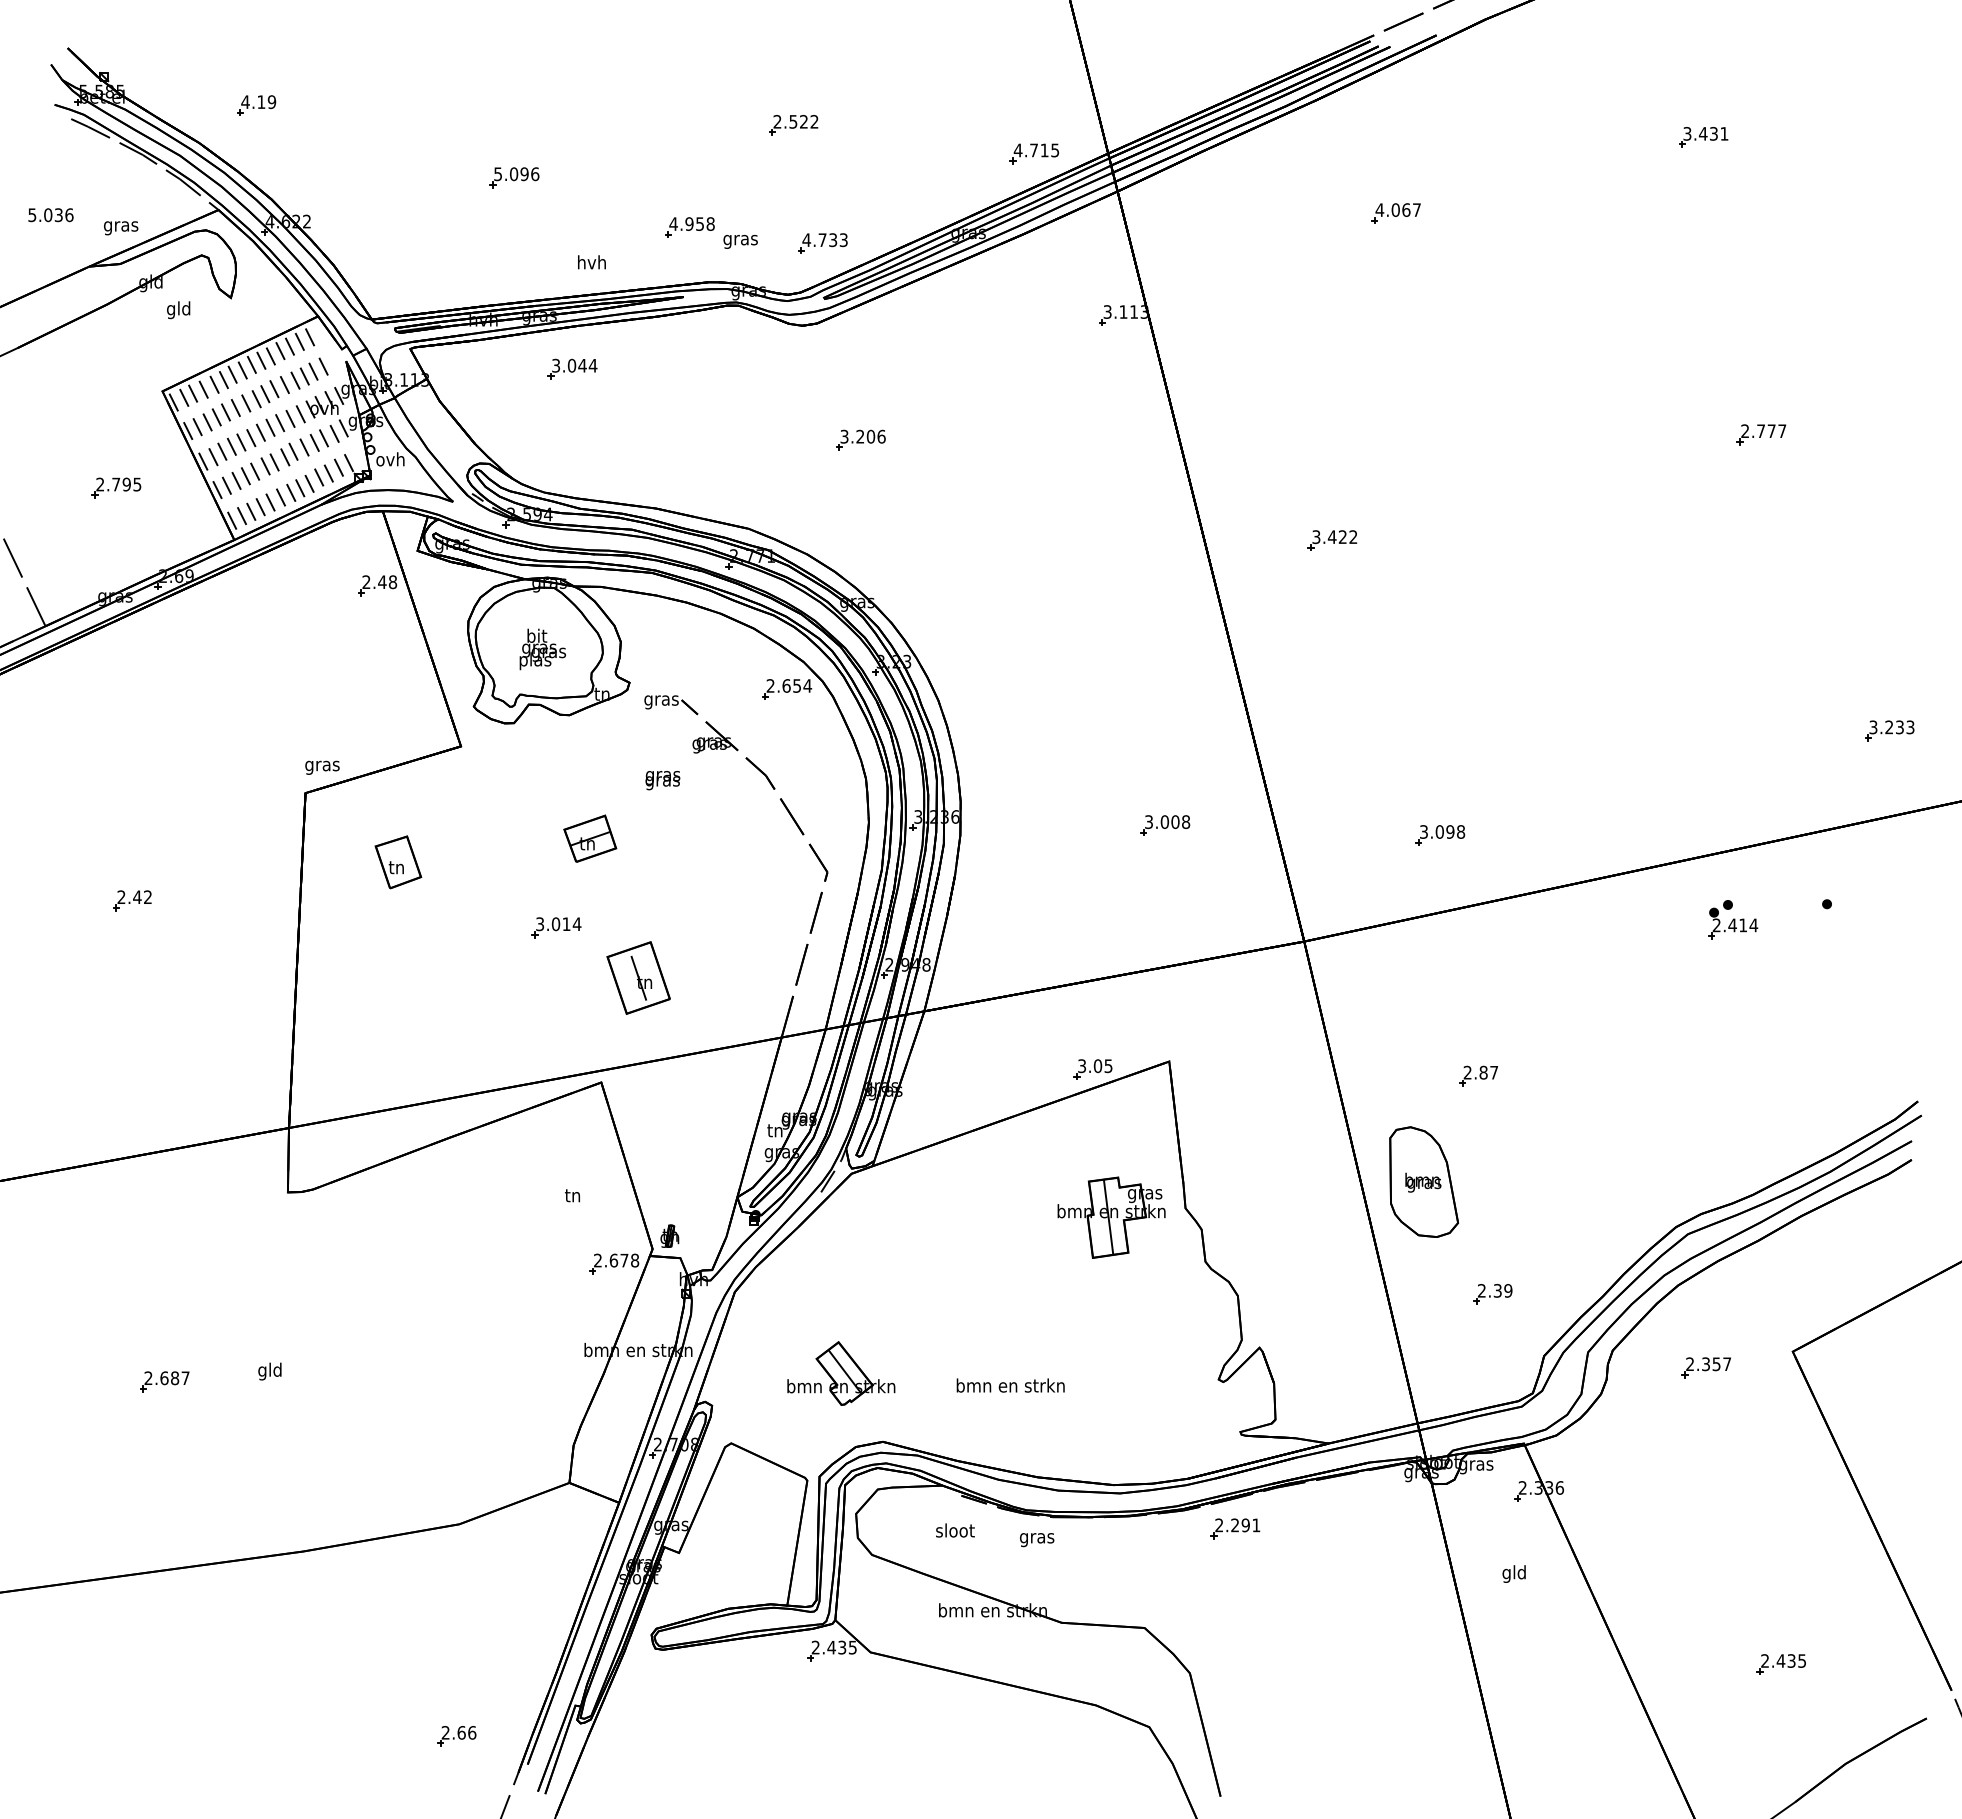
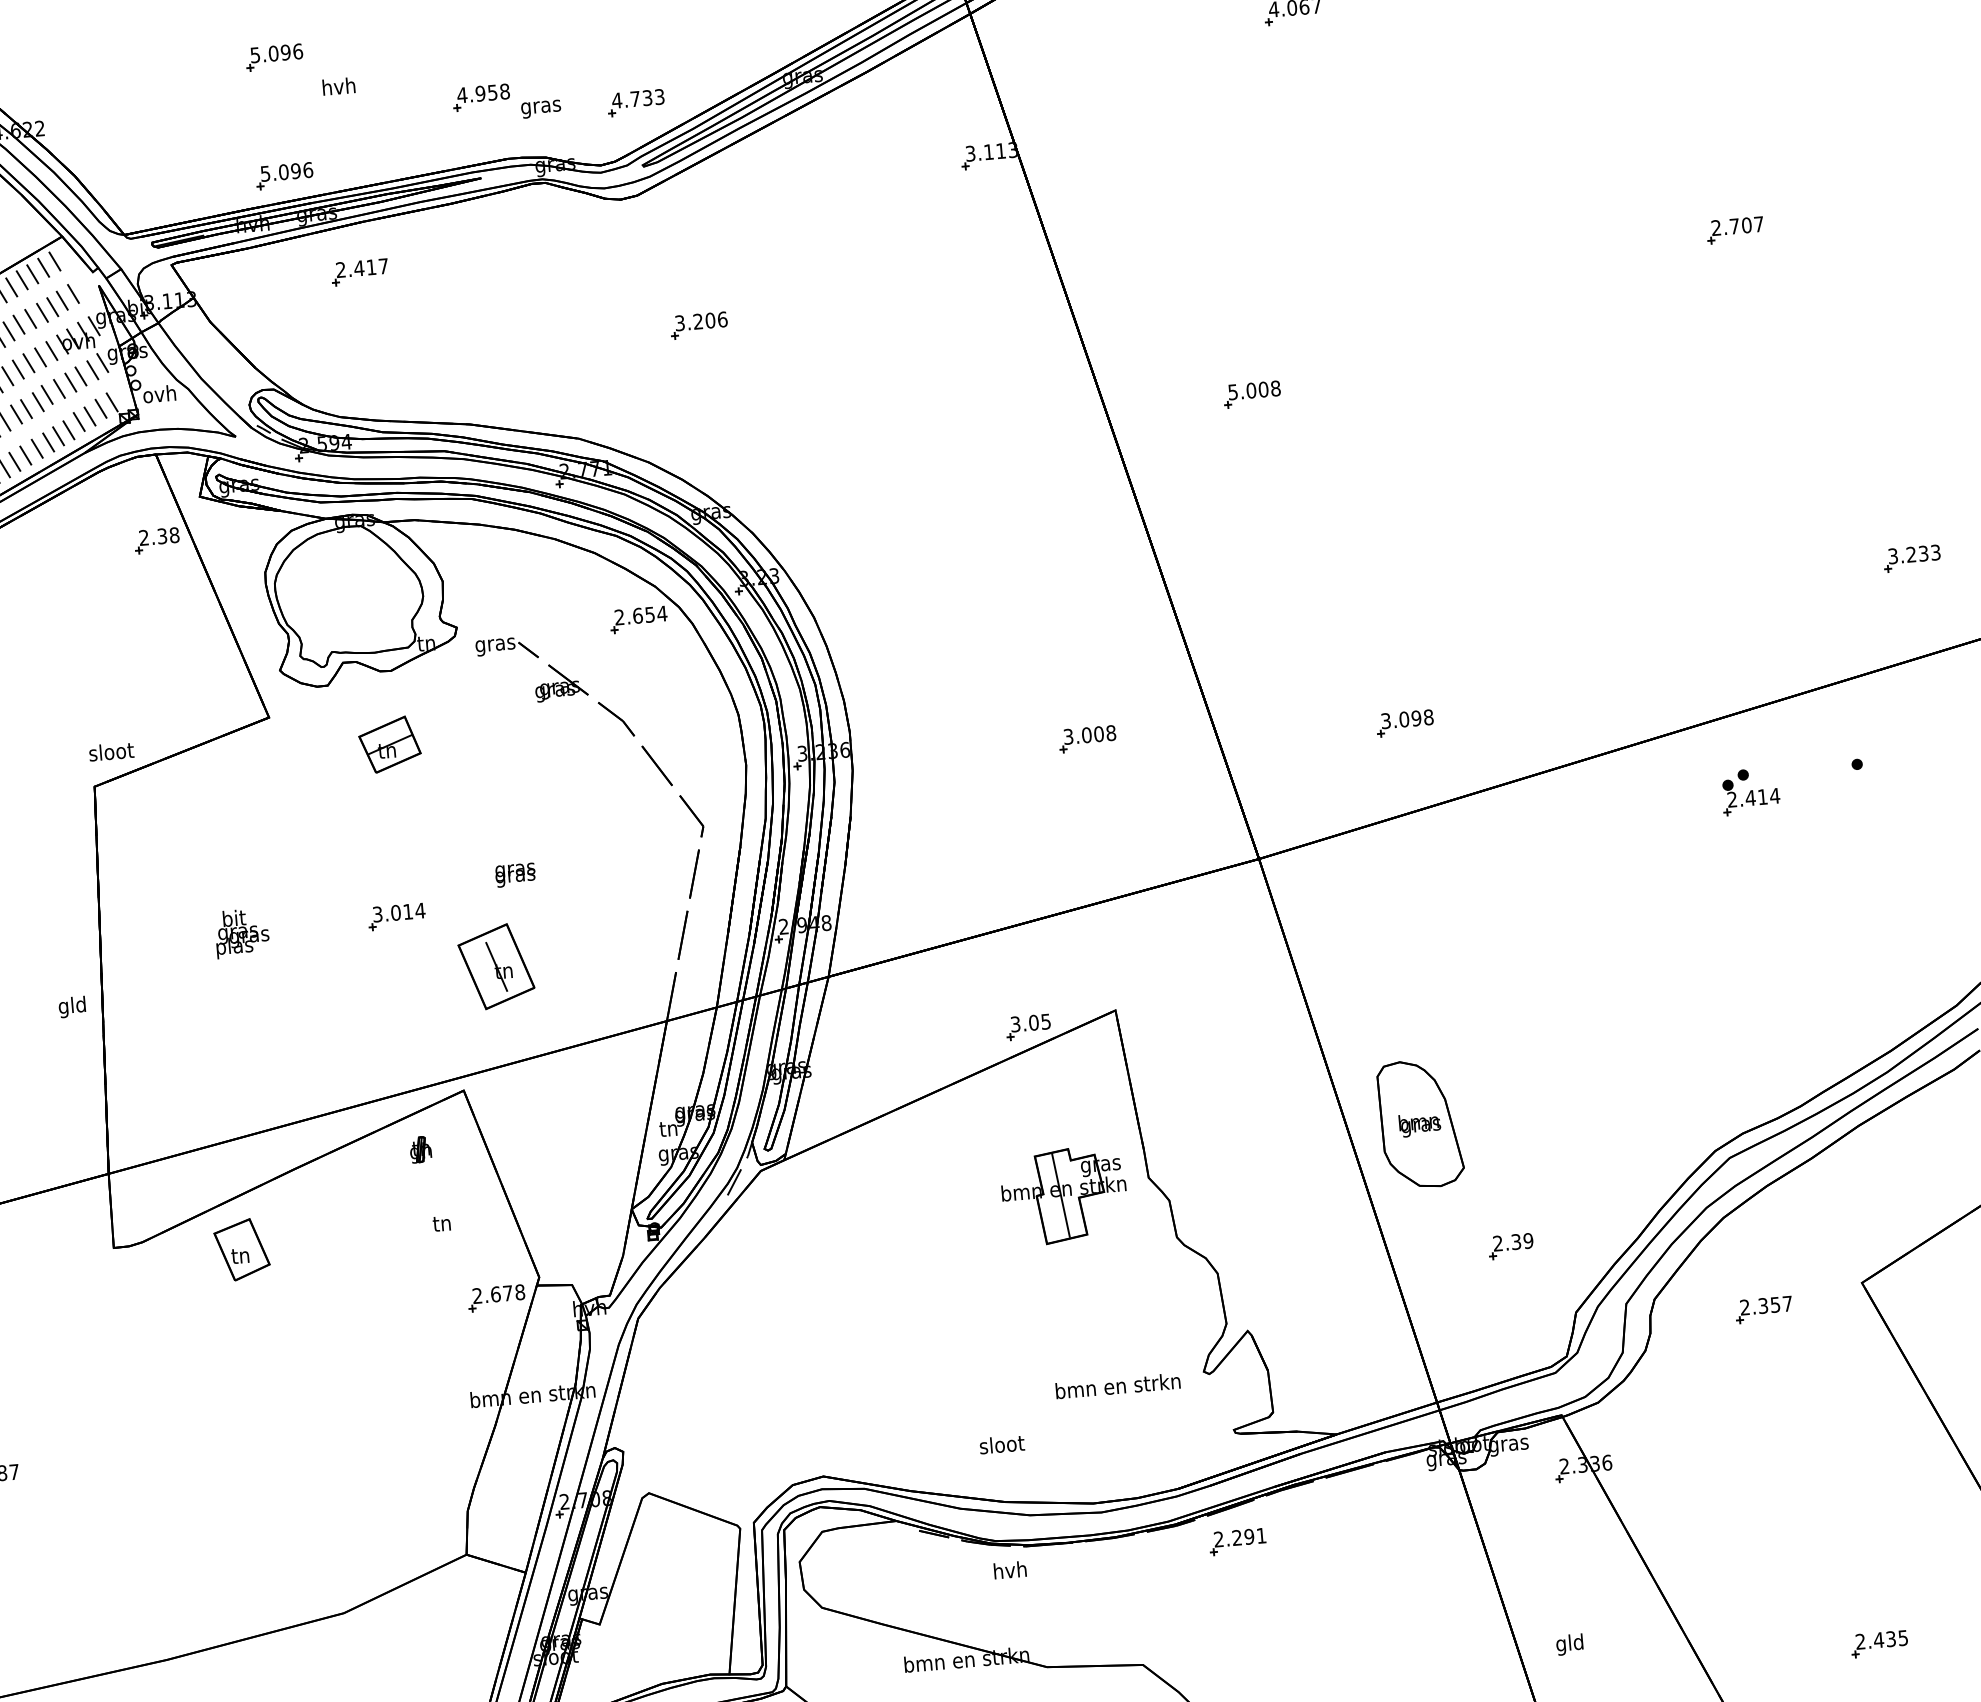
text: (591, 262) -> (338, 86), moved
part: (514, 280) -> (284, 175), added
text: (574, 365) -> (362, 267), 3.044 -> 2.417
text: (1771, 431) -> (1746, 225), 2.777 -> 2.707
text: (1334, 537) -> (1253, 390), 3.422 -> 5.008
text: (382, 582) -> (162, 536), 2.48 -> 2.38
text: (542, 649) -> (241, 933), moved
text: (322, 765) -> (111, 753), gras -> sloot
text: (662, 780) -> (515, 875), moved
part: (590, 838) -> (390, 744), moved
part: (398, 862) -> (242, 1249), moved
part: (1478, 1075) -> (1472, 995), removed
part: (669, 1235) -> (420, 1148), moved
text: (269, 1371) -> (71, 1007), moved
part: (841, 1373) -> (768, 1401), removed
text: (1010, 1385) -> (1117, 1385), moved
text: (955, 1530) -> (1002, 1444), moved
text: (1037, 1538) -> (1010, 1572), gras -> hvh
text: (1513, 1573) -> (1569, 1644), moved

